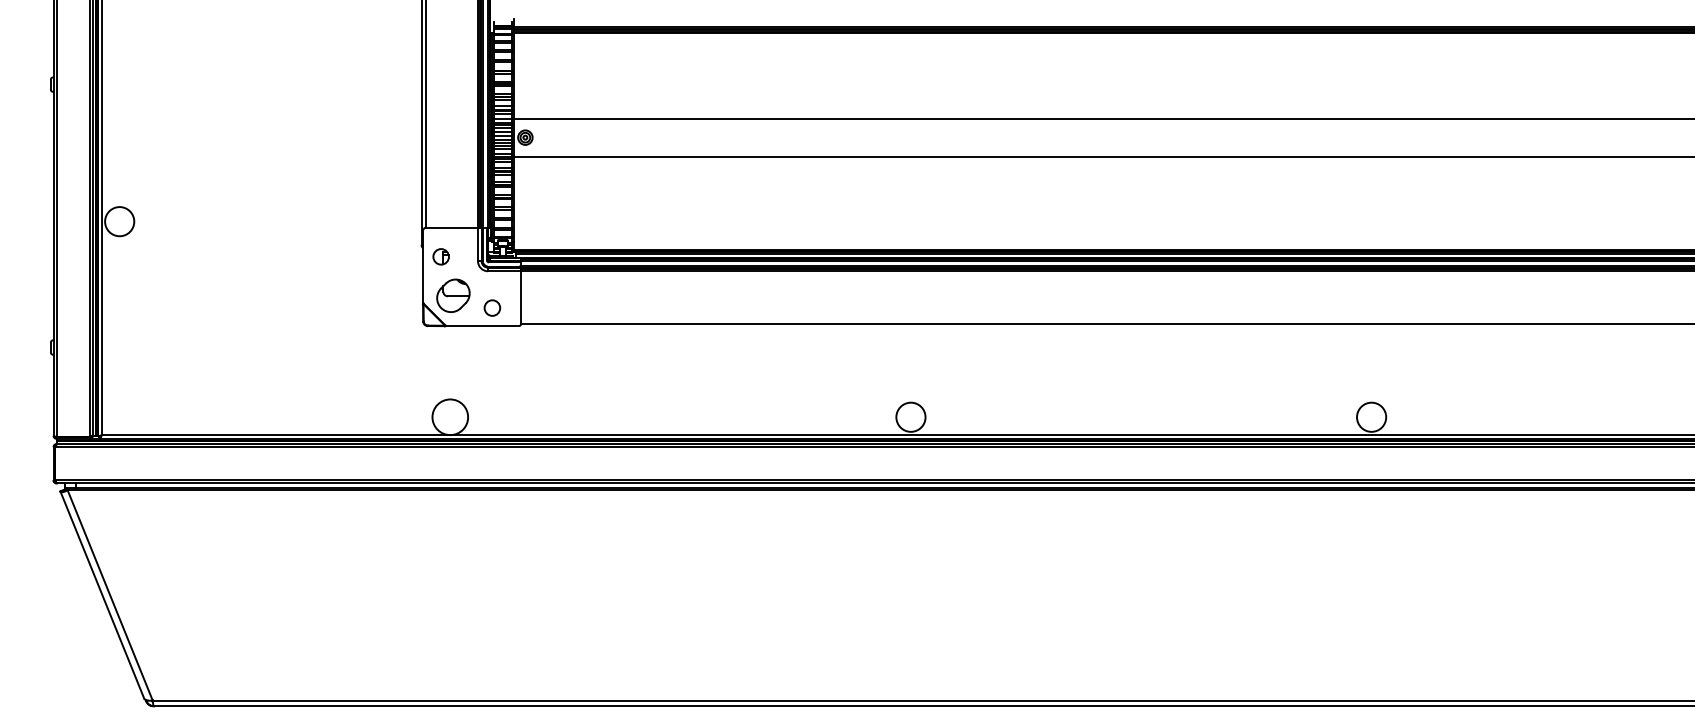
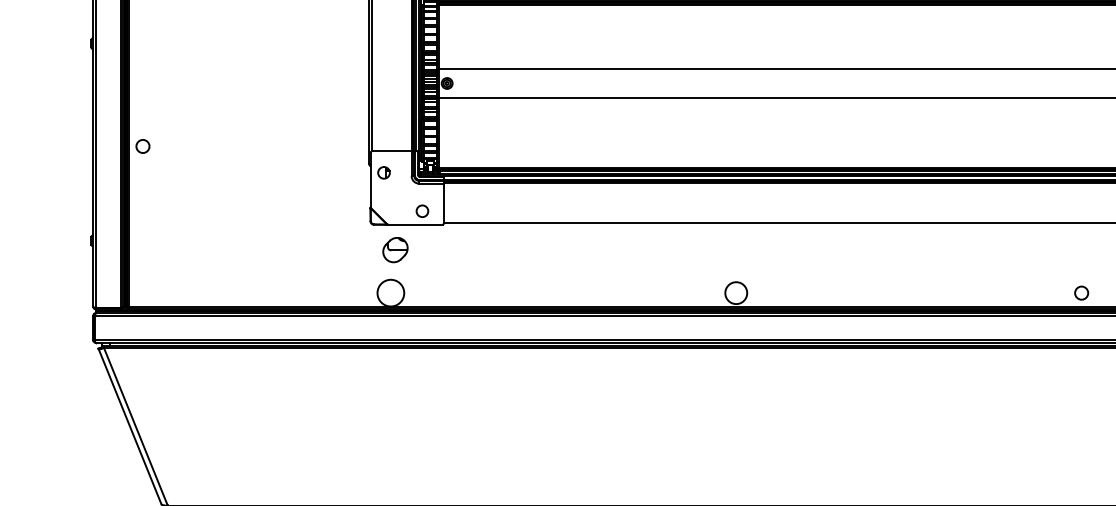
circle: (119, 221) -> (142, 146), size x0.6
part: (453, 295) -> (395, 249), moved
circle: (1371, 416) -> (1081, 292), size x0.6

